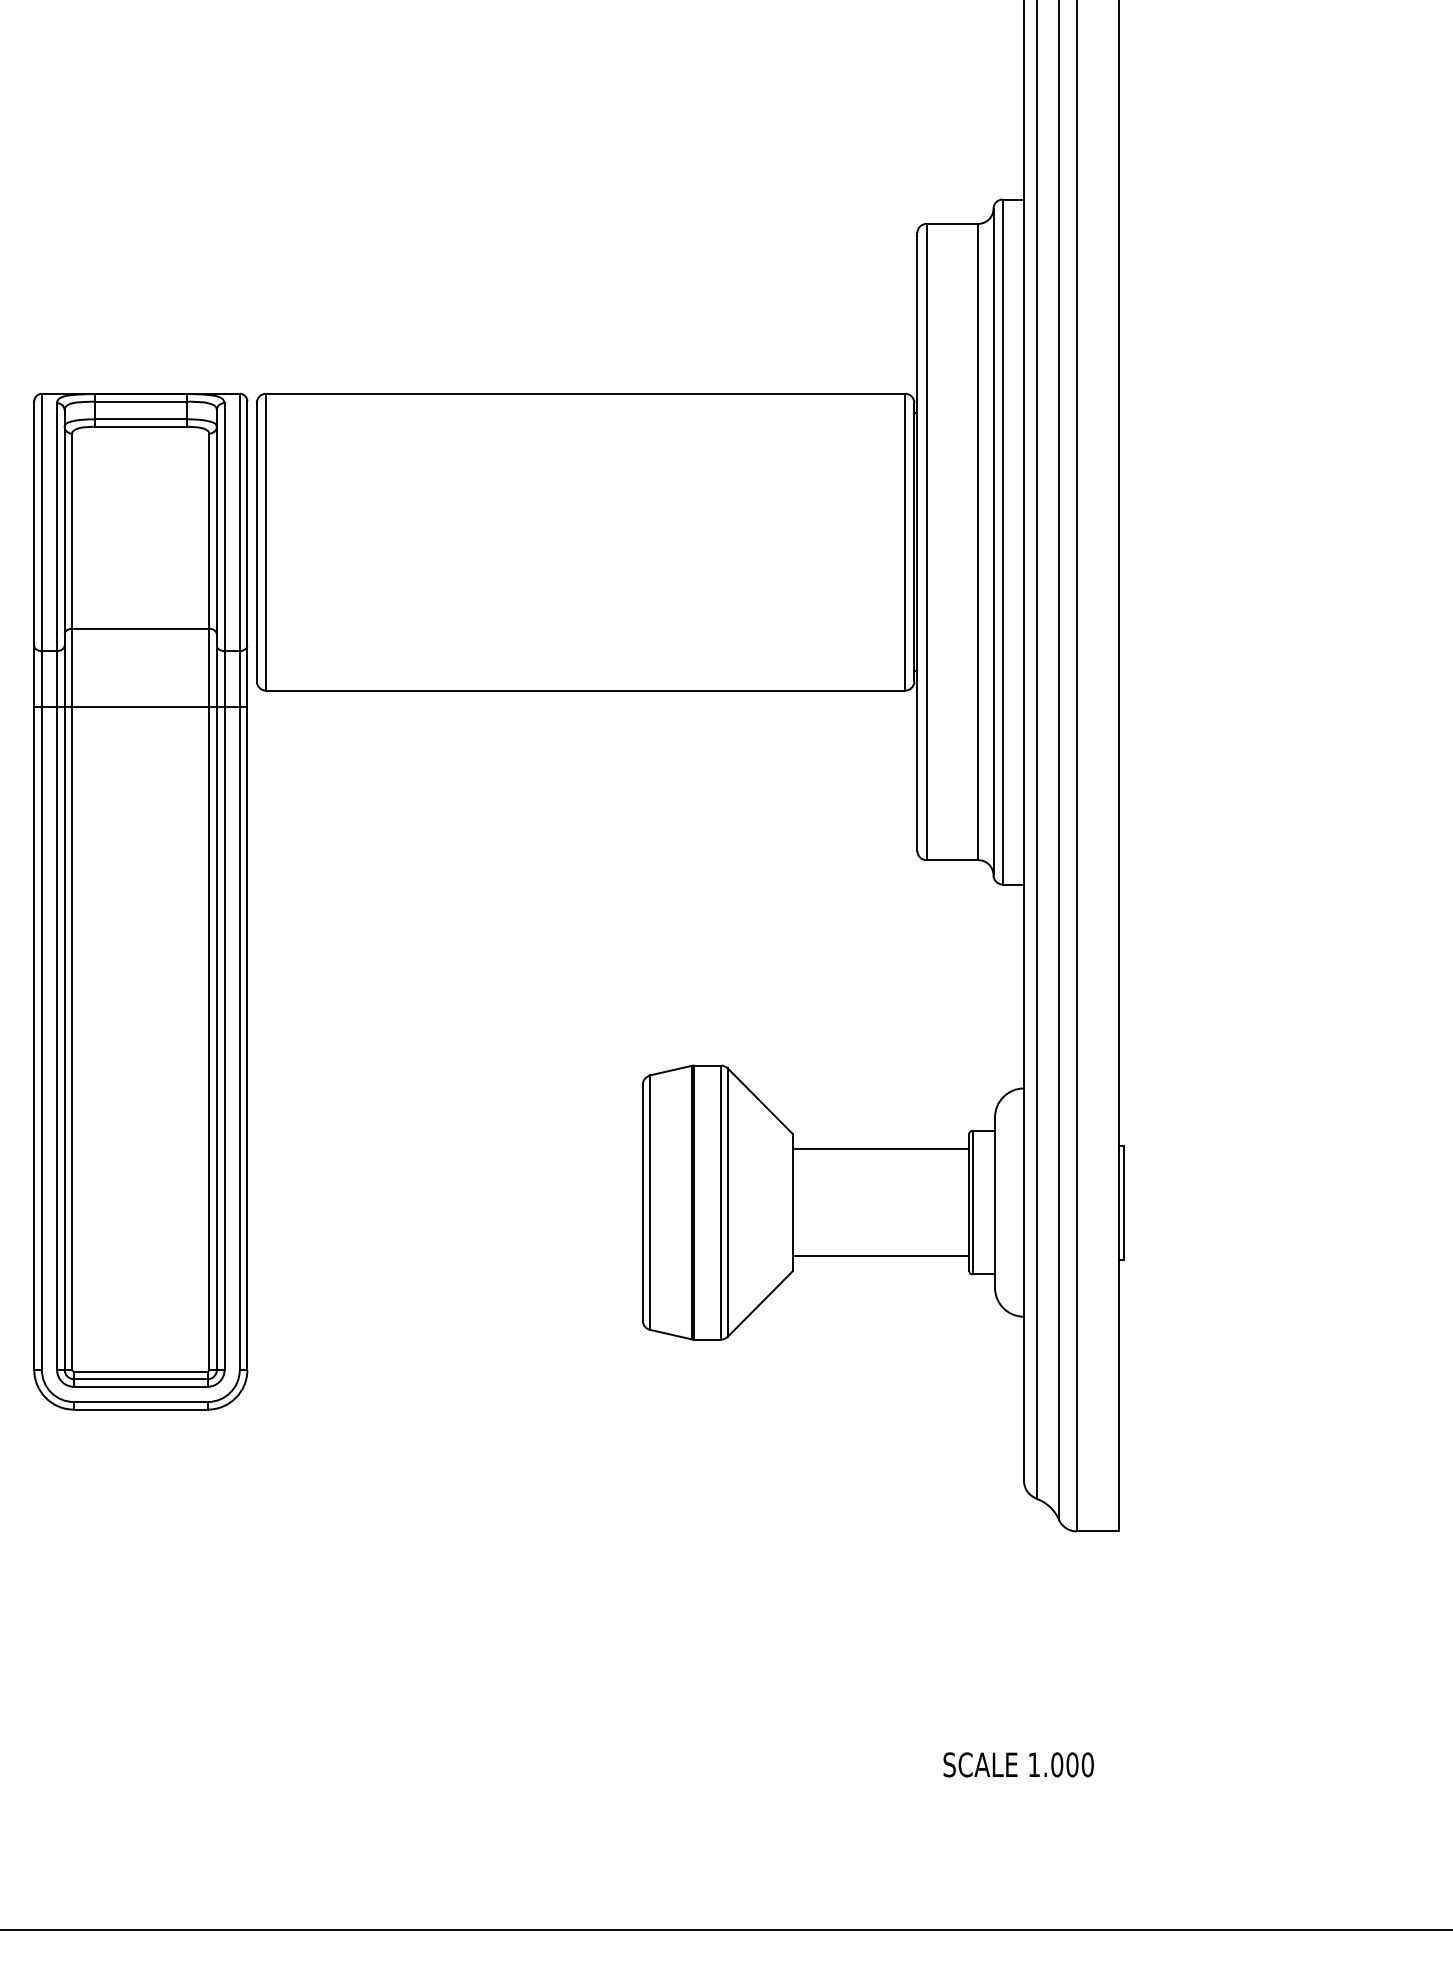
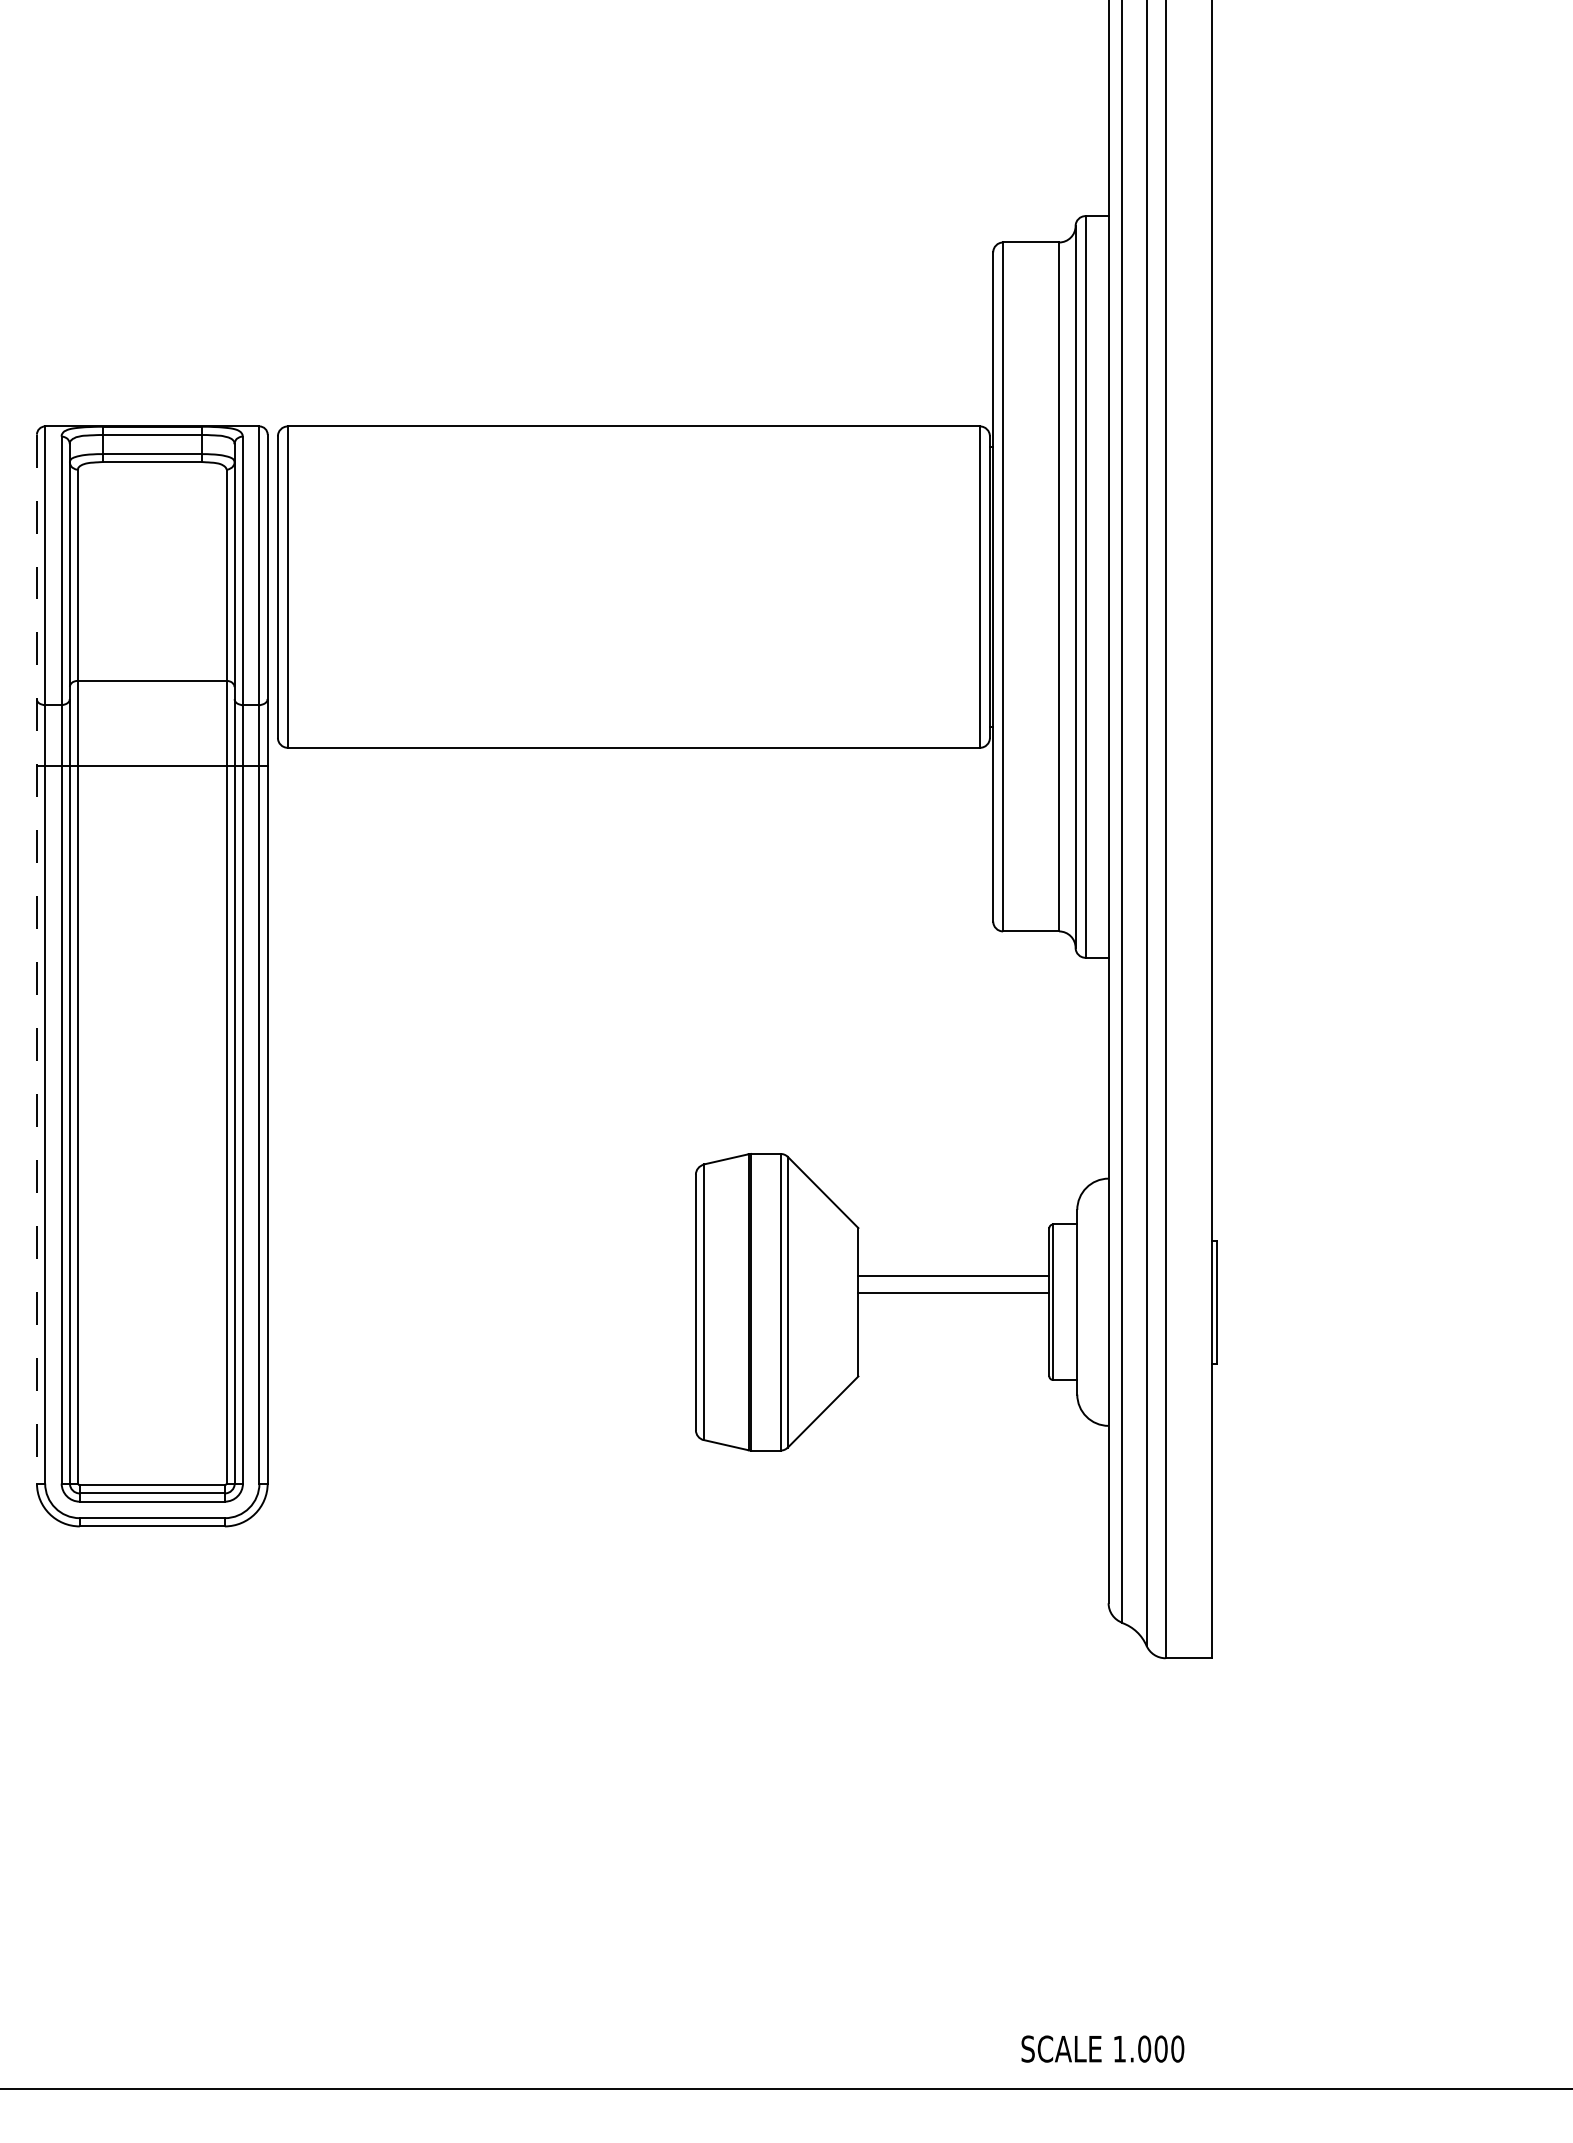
line: (33, 886) -> (36, 959), solid -> dashed
line: (880, 1148) -> (953, 1292), moved
line: (880, 1256) -> (953, 1275), moved
text: (1018, 1764) -> (1102, 2048), moved

